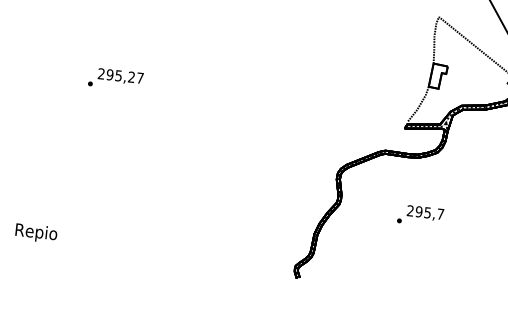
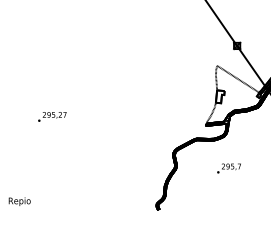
text: (419, 215) -> (228, 168), moved

